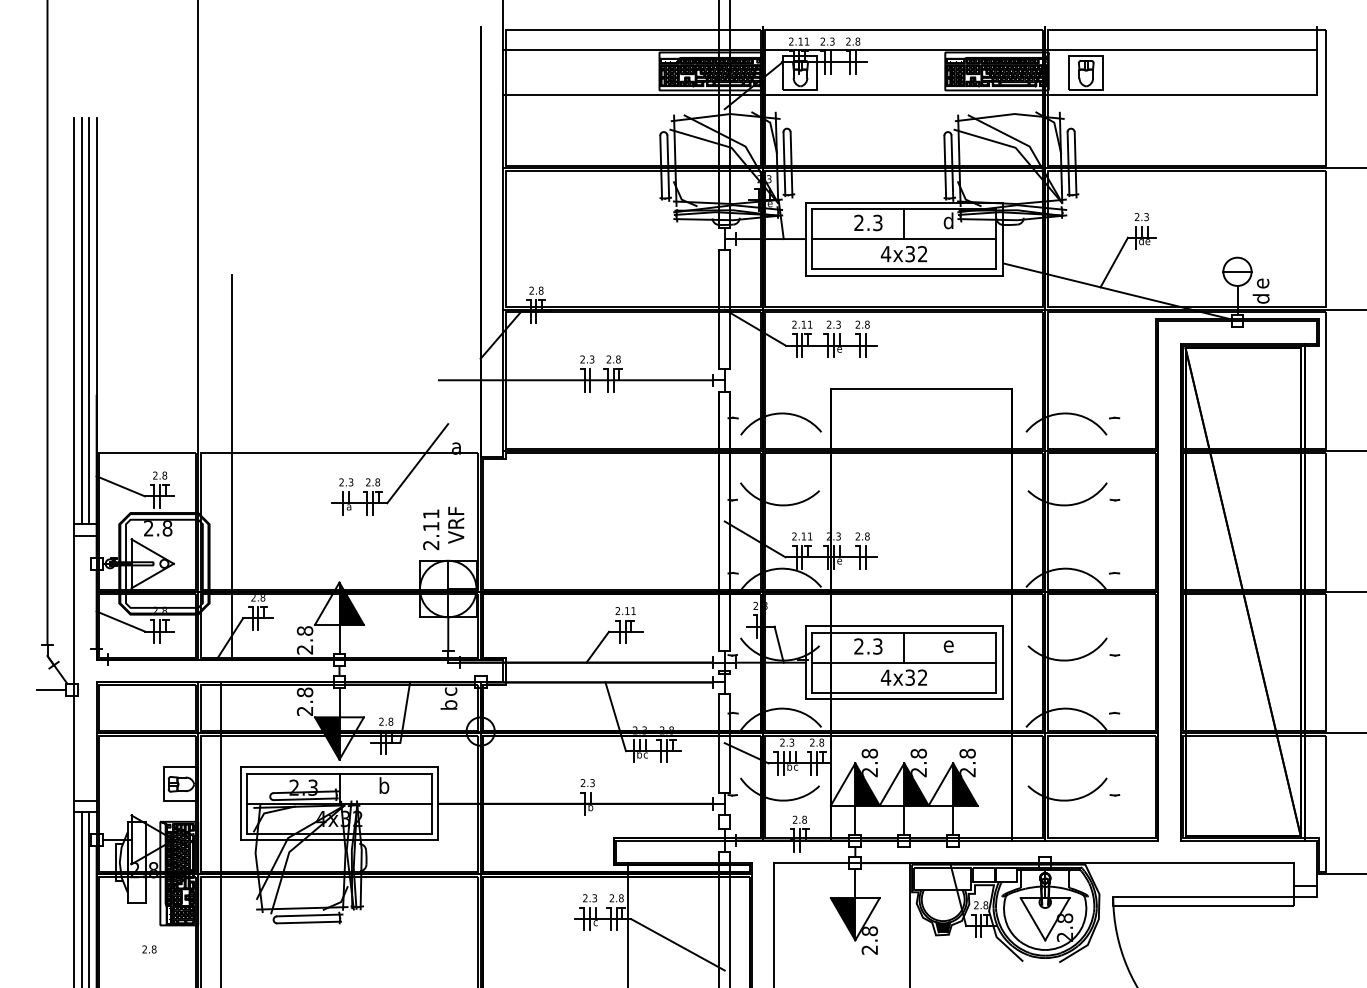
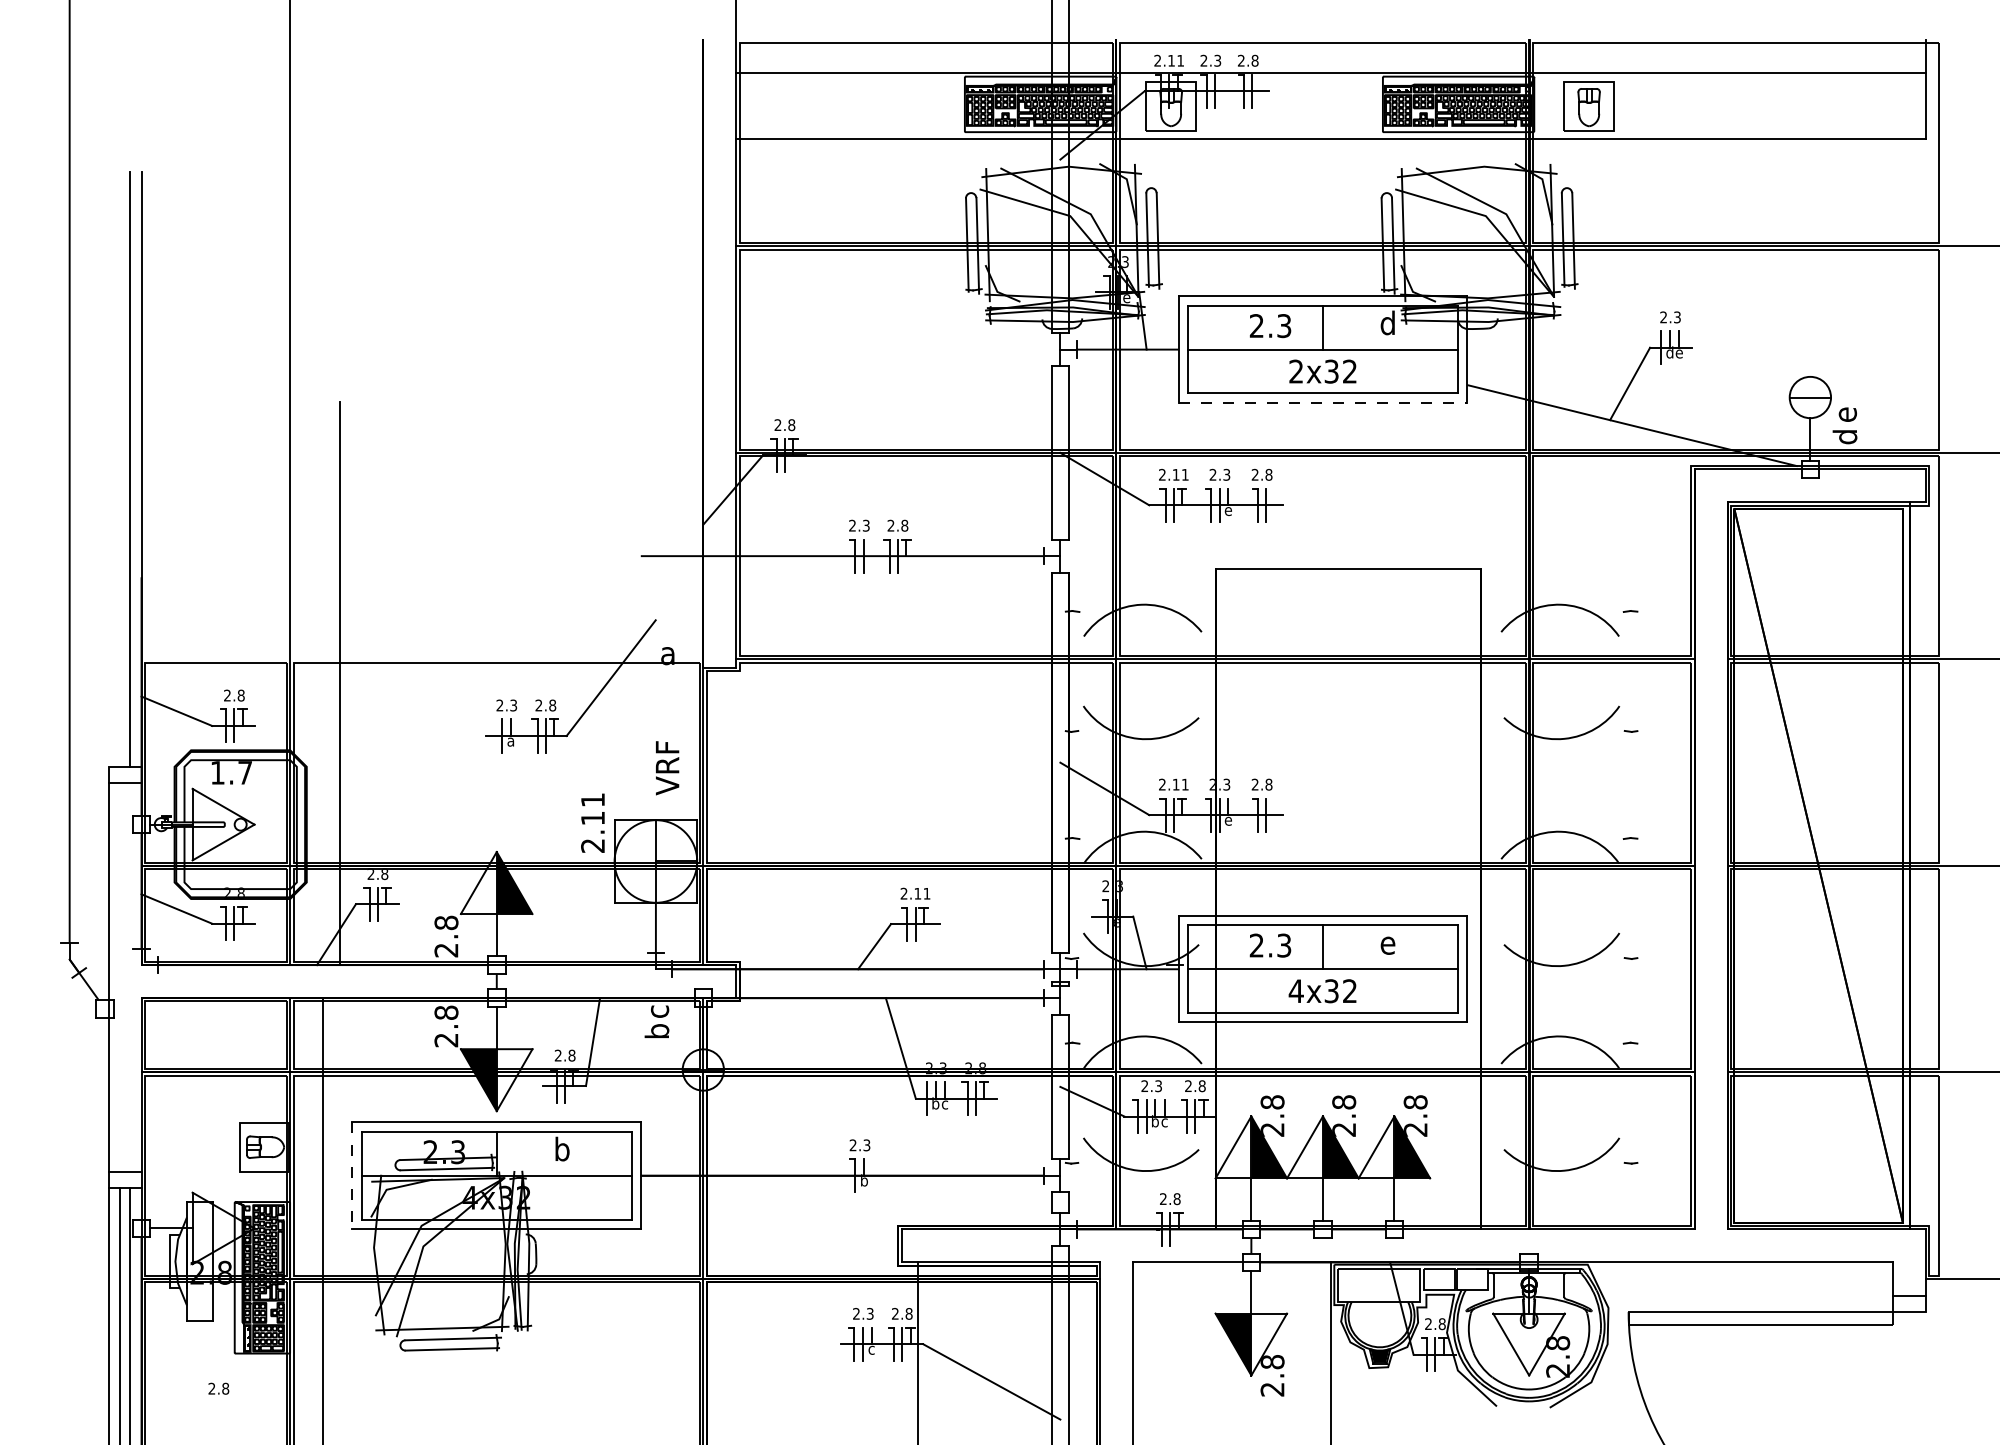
text: (885, 254) -> (1295, 372), 4x32 -> 2x32
line: (904, 275) -> (1323, 402), solid -> dashed
line: (74, 320) -> (109, 468), removed
line: (81, 320) -> (119, 468), removed
text: (158, 528) -> (232, 772), 2.8 -> 1.7
text: (431, 529) -> (593, 822), moved
line: (50, 689) -> (74, 1008), removed
line: (240, 804) -> (351, 1176), solid -> dashed

